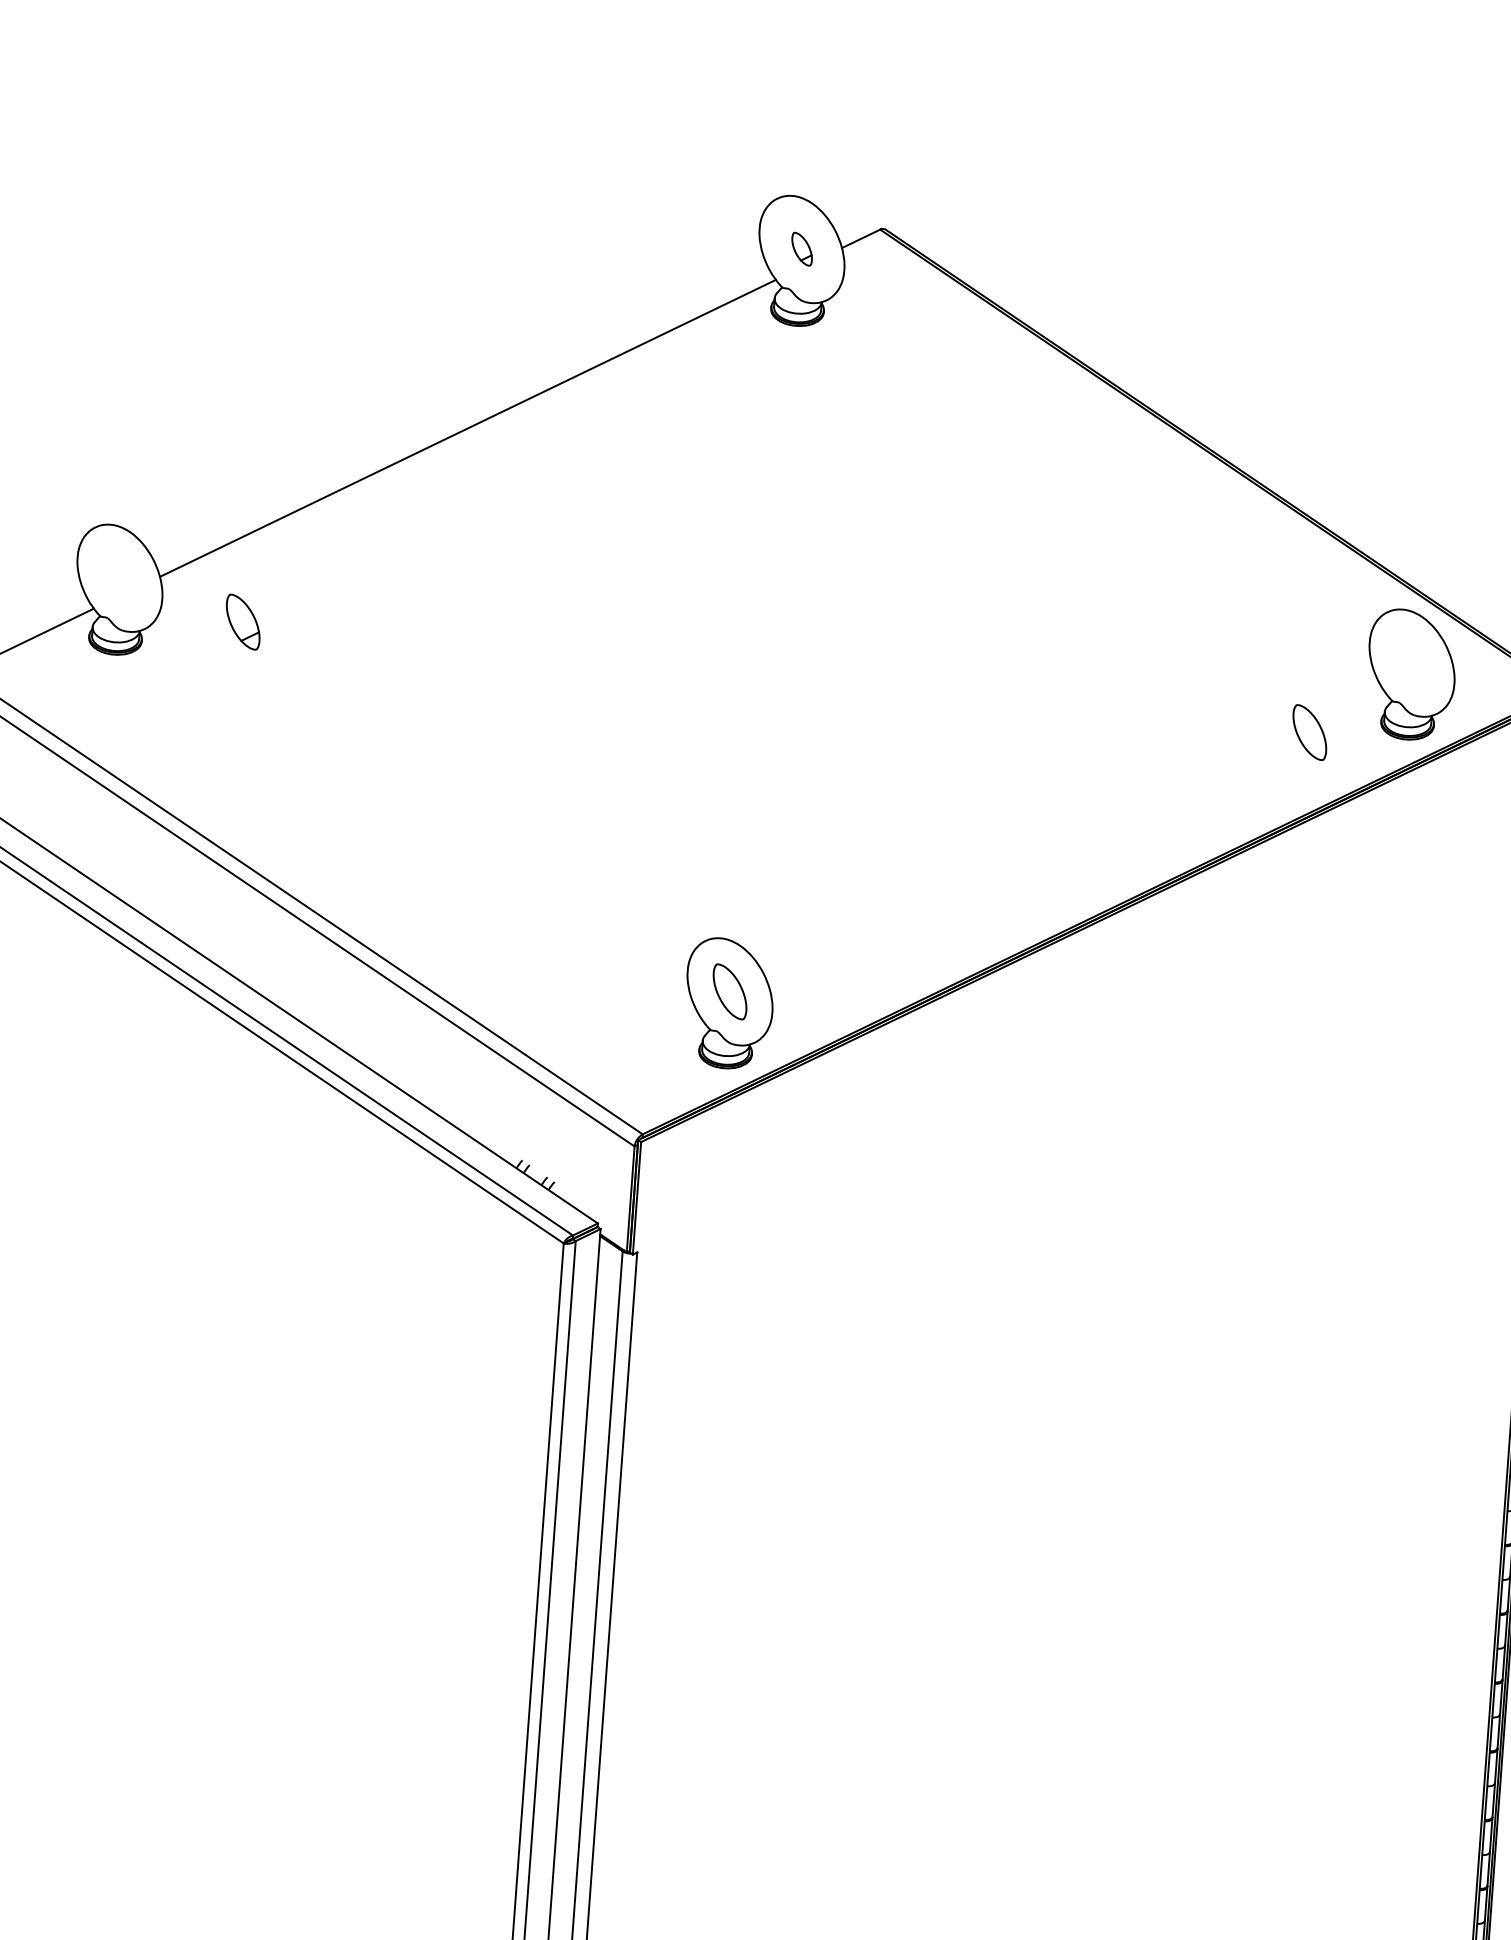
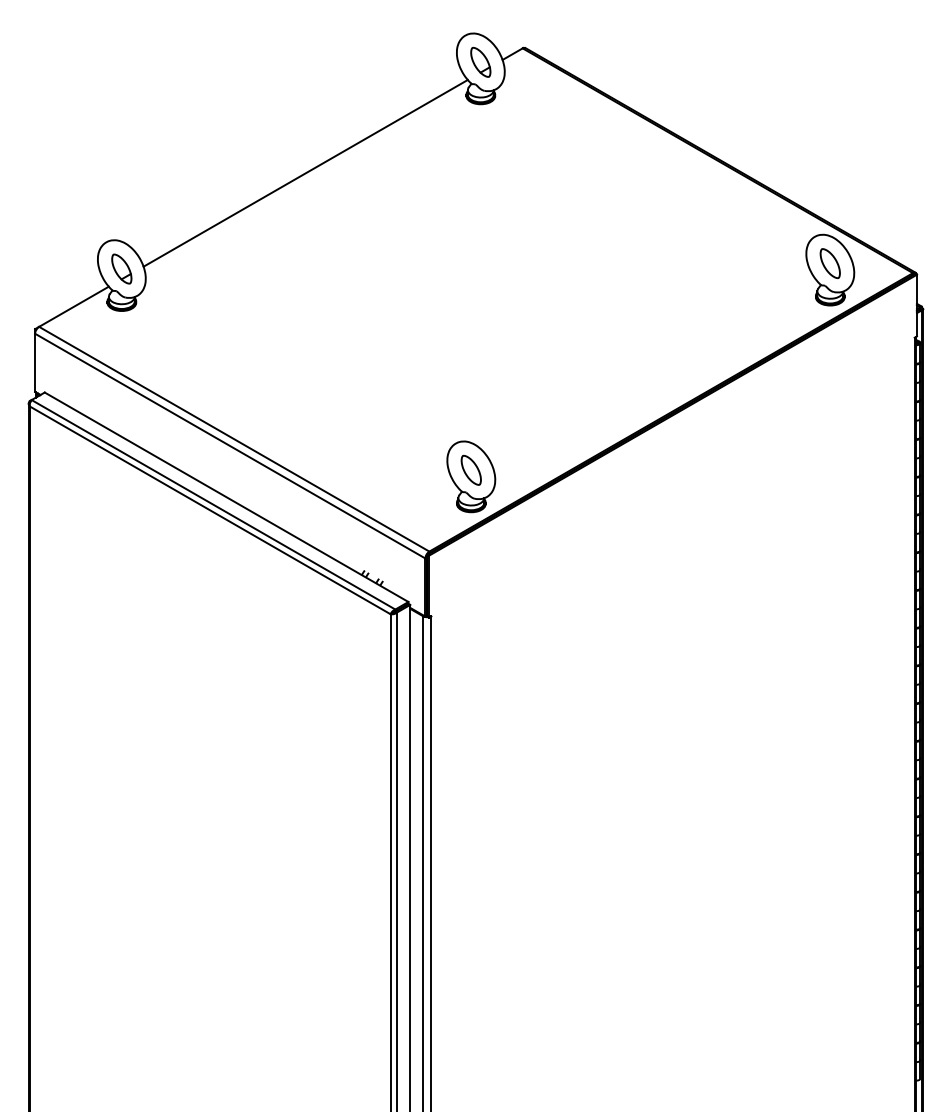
part: (801, 247) -> (480, 61), size x1.67
part: (242, 621) -> (121, 268), moved
part: (1308, 732) -> (829, 263), moved

